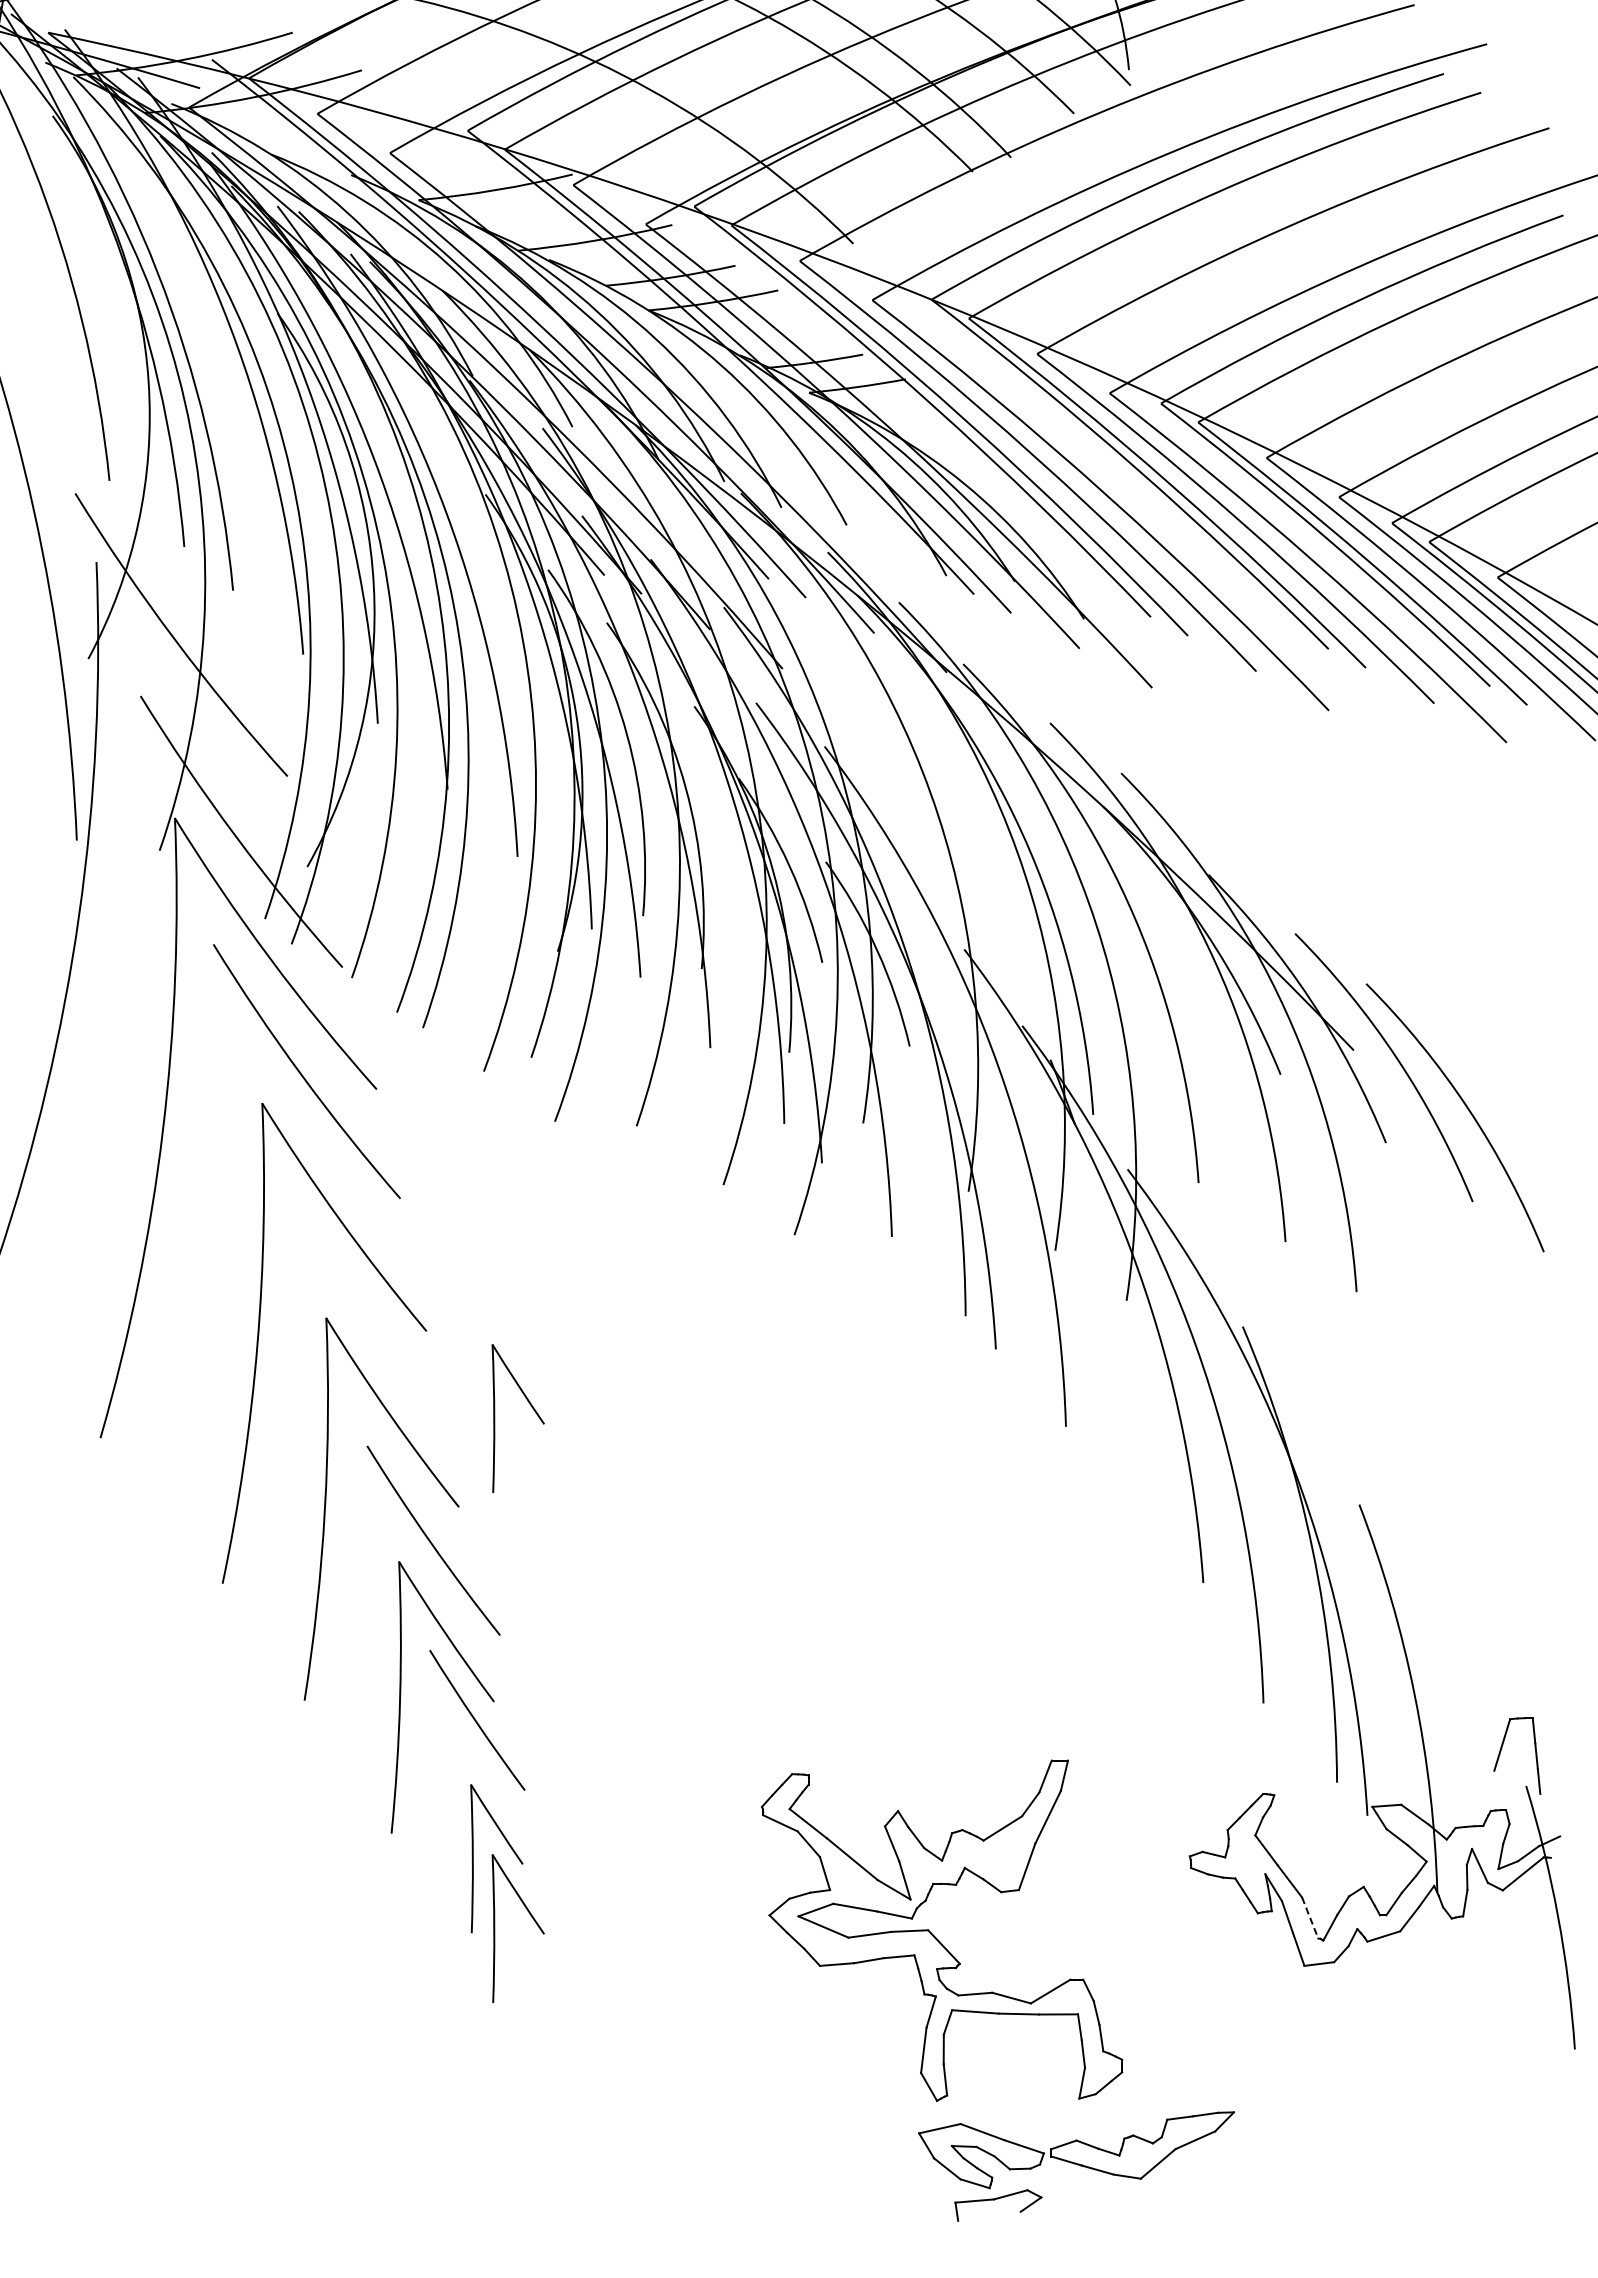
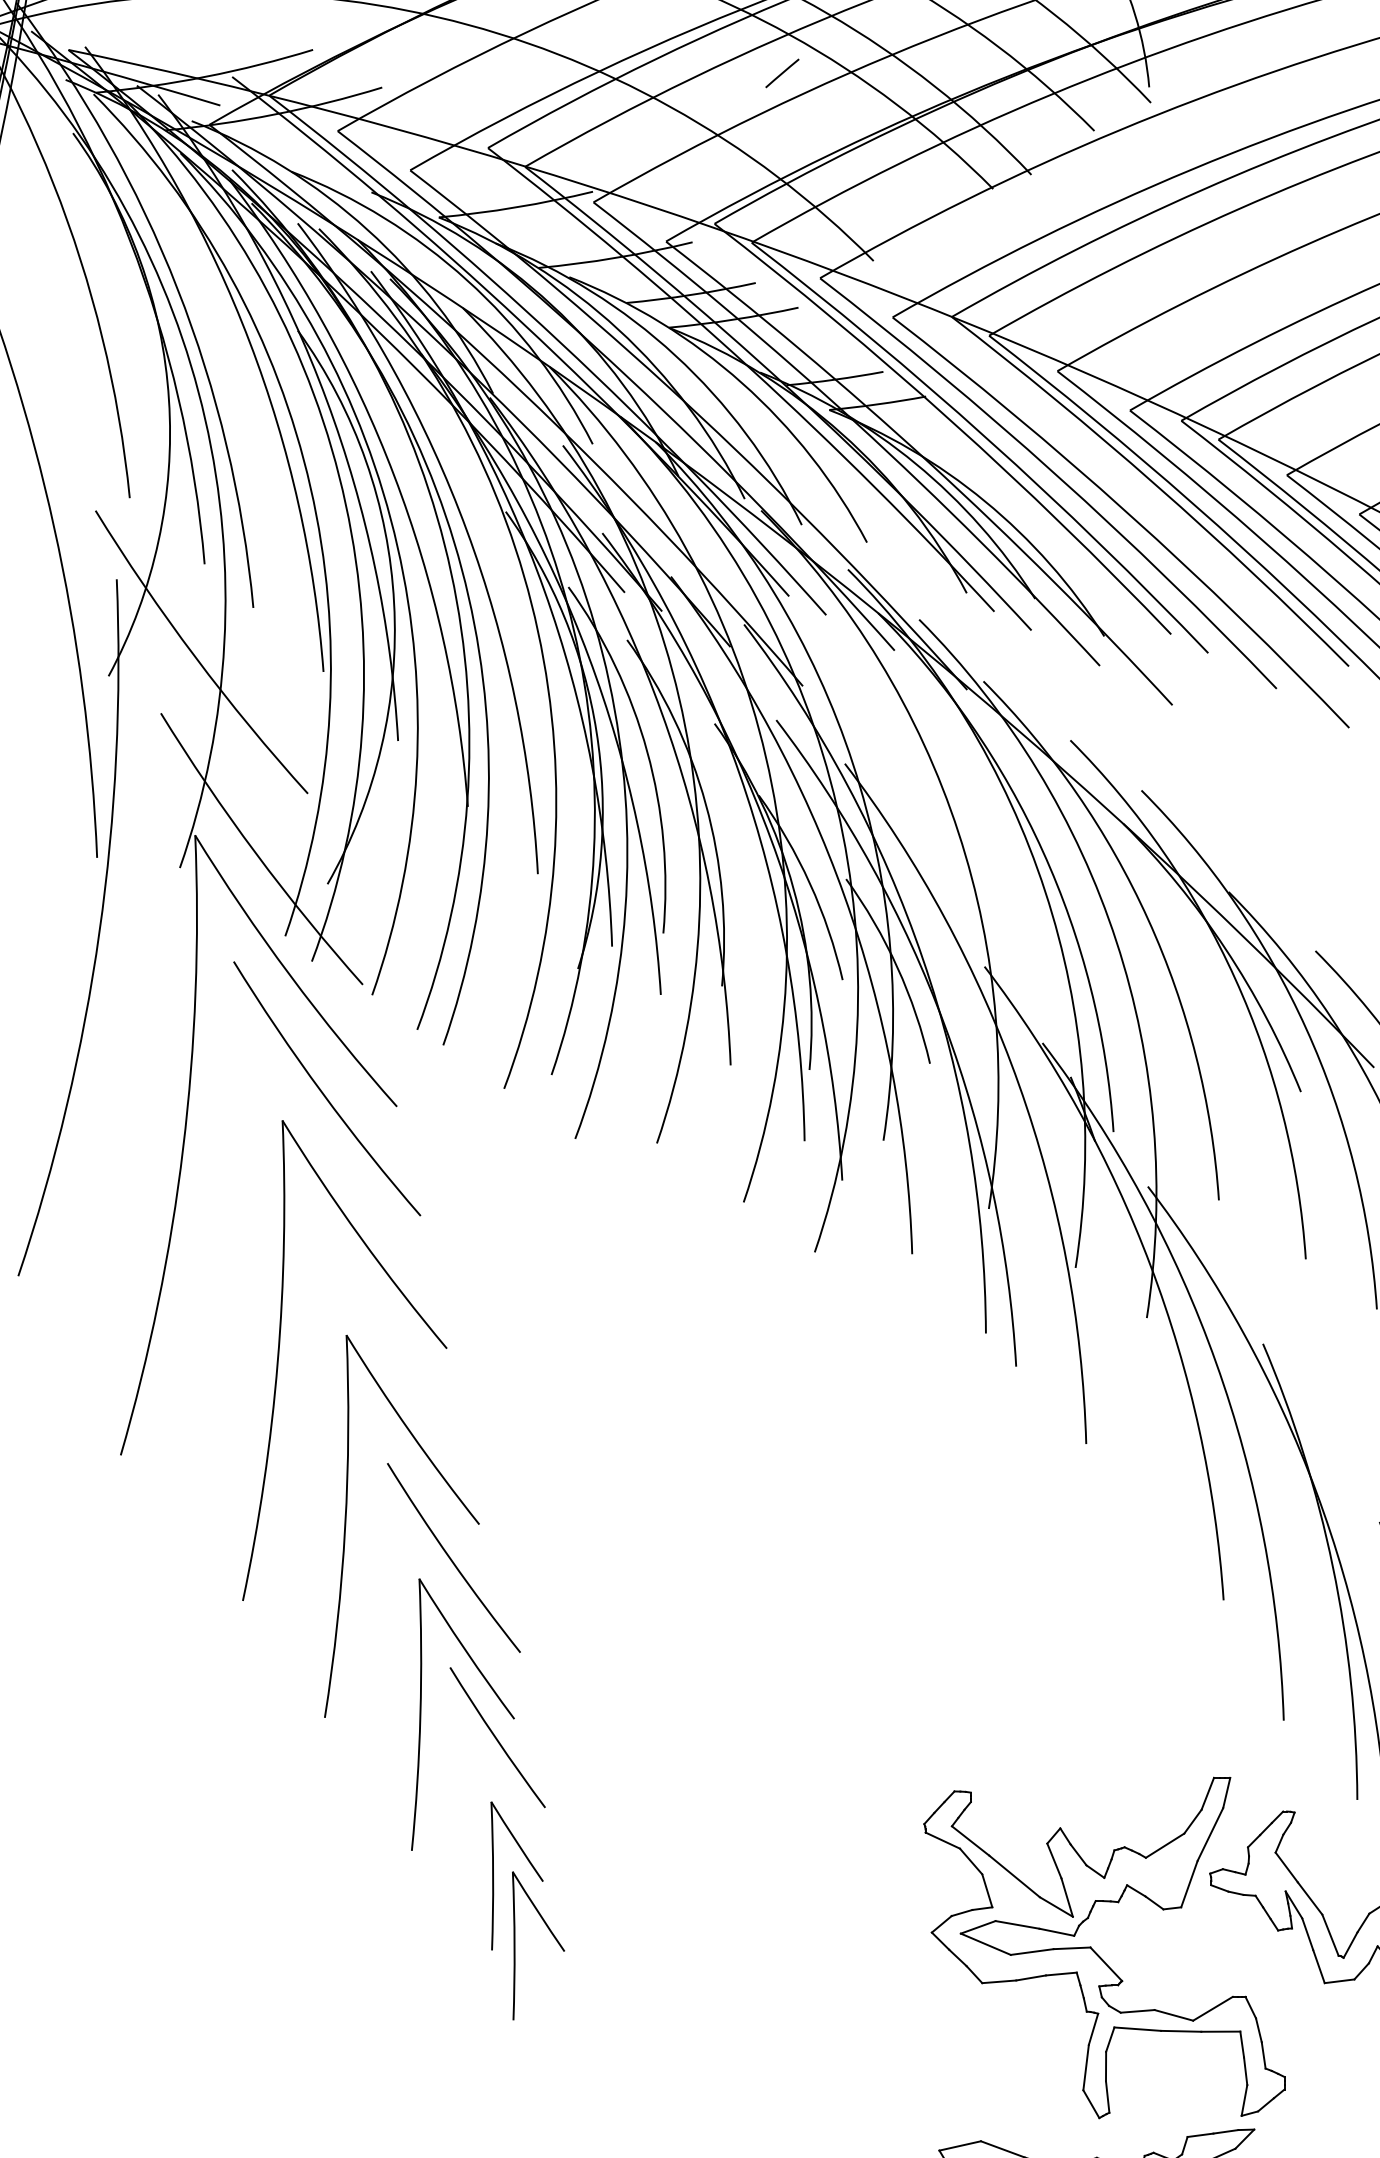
line: (762, 55) -> (782, 72), added
part: (531, 1407) -> (551, 1424), removed
line: (1310, 1918) -> (1330, 1935), dashed -> solid
part: (935, 1936) -> (1097, 1953), moved

